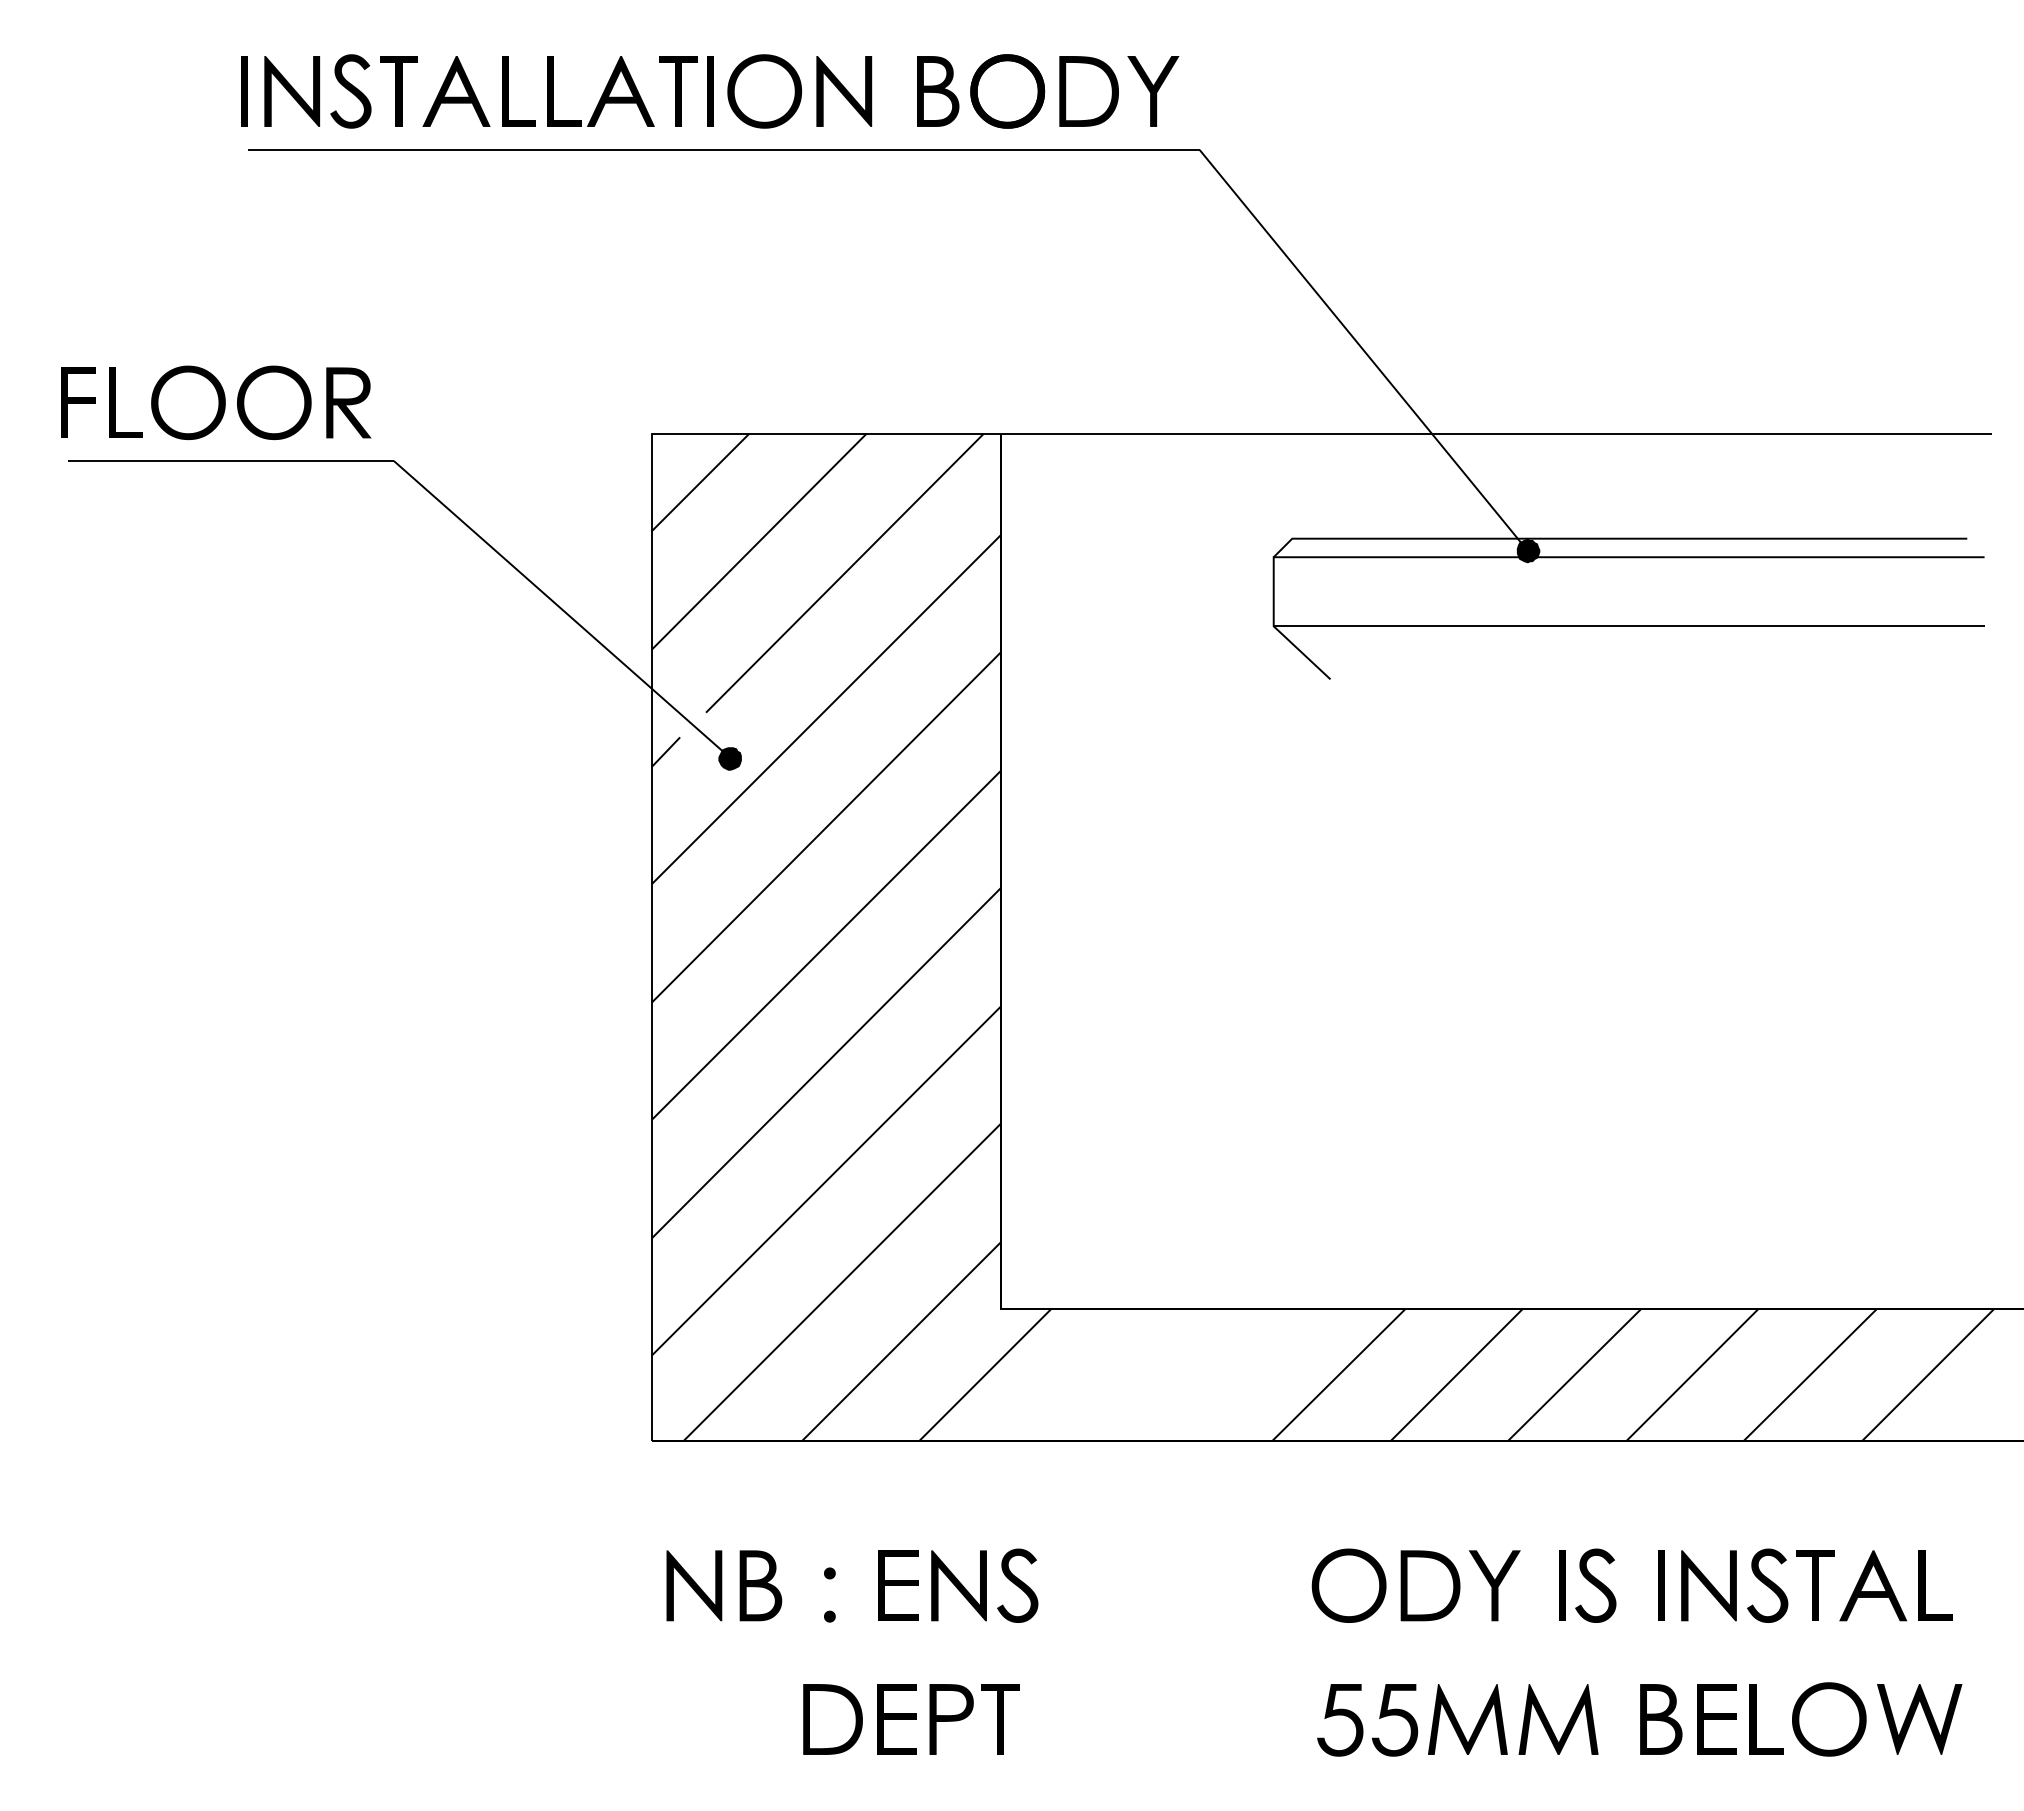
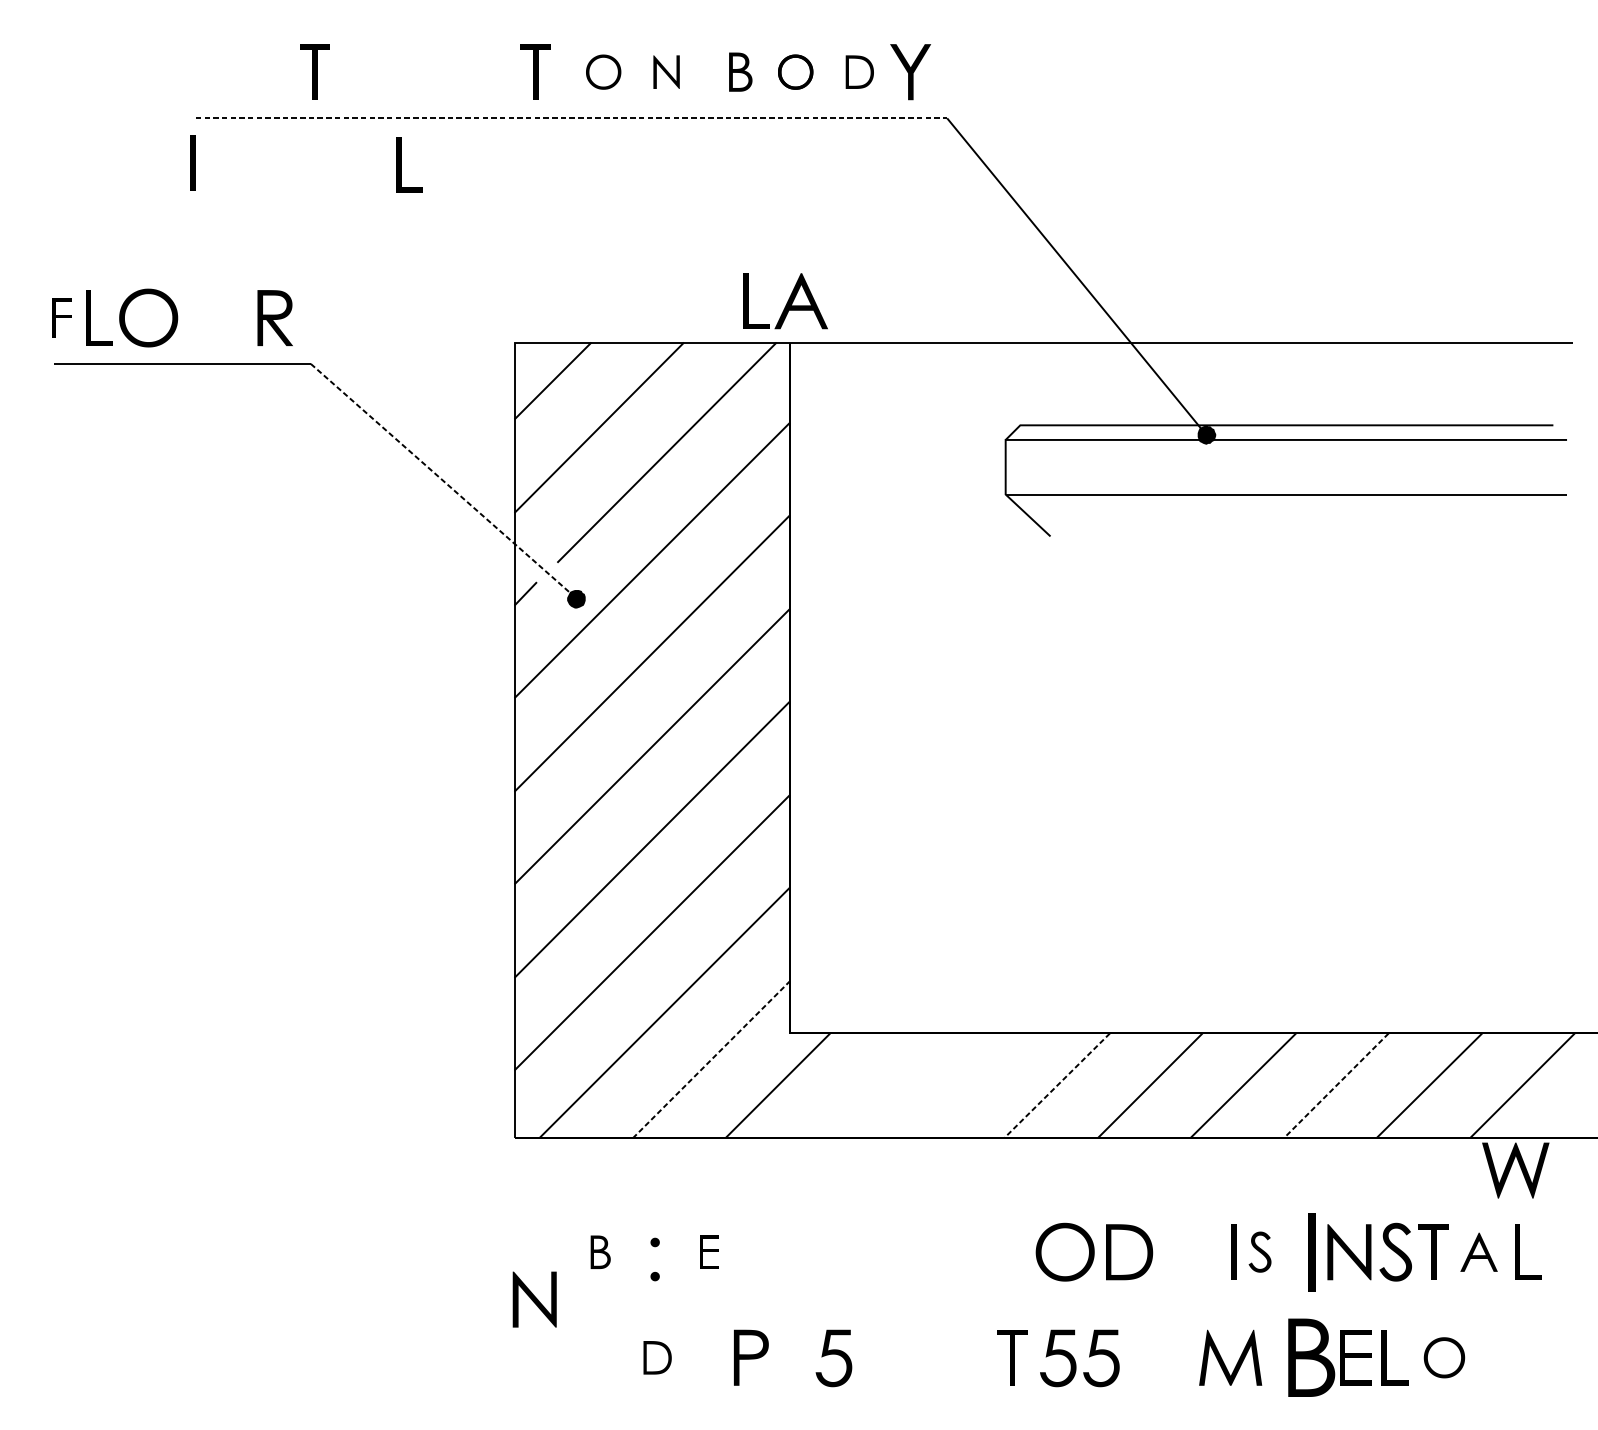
part: (244, 91) -> (192, 162), moved
fill: (292, 91) -> (230, 72), removed
part: (350, 91) -> (276, 72), removed
part: (456, 91) -> (360, 72), removed
part: (508, 91) -> (401, 164), moved
part: (600, 91) -> (785, 301), moved
fill: (710, 91) -> (560, 72), removed
part: (764, 91) -> (603, 72), size x0.6
part: (844, 91) -> (666, 72), size x0.6
part: (938, 91) -> (740, 72), size x0.7
part: (1007, 91) -> (795, 72), size x0.6
part: (1088, 91) -> (859, 72), size x0.6
line: (723, 149) -> (571, 117), solid -> dashed
part: (78, 402) -> (61, 317), size x0.7
part: (274, 402) -> (216, 317), removed
line: (562, 609) -> (444, 481), solid -> dashed
line: (901, 1341) -> (711, 1059), solid -> dashed
line: (1339, 1374) -> (1057, 1085), solid -> dashed
line: (1692, 1375) -> (1336, 1086), solid -> dashed
part: (694, 1585) -> (534, 1299), moved
part: (760, 1585) -> (600, 1251), size x0.6
part: (898, 1585) -> (709, 1251), size x0.6
fill: (958, 1585) -> (756, 1251), removed
fill: (1017, 1585) -> (803, 1251), removed
part: (1494, 1585) -> (1180, 1251), removed
part: (1595, 1585) -> (1259, 1251), size x0.7
part: (1661, 1585) -> (1311, 1251), size x1.4
part: (1872, 1585) -> (1478, 1251), size x0.7
part: (1913, 1717) -> (1510, 1169), moved
part: (832, 1719) -> (657, 1357), size x0.6
fill: (896, 1719) -> (707, 1357), removed
part: (1000, 1719) -> (1012, 1357), moved
fill: (1467, 1719) -> (1158, 1357), removed
part: (1661, 1719) -> (1311, 1357), size x1.4
part: (1829, 1719) -> (1444, 1357), size x0.7
part: (1056, 1720) -> (834, 1358), added

